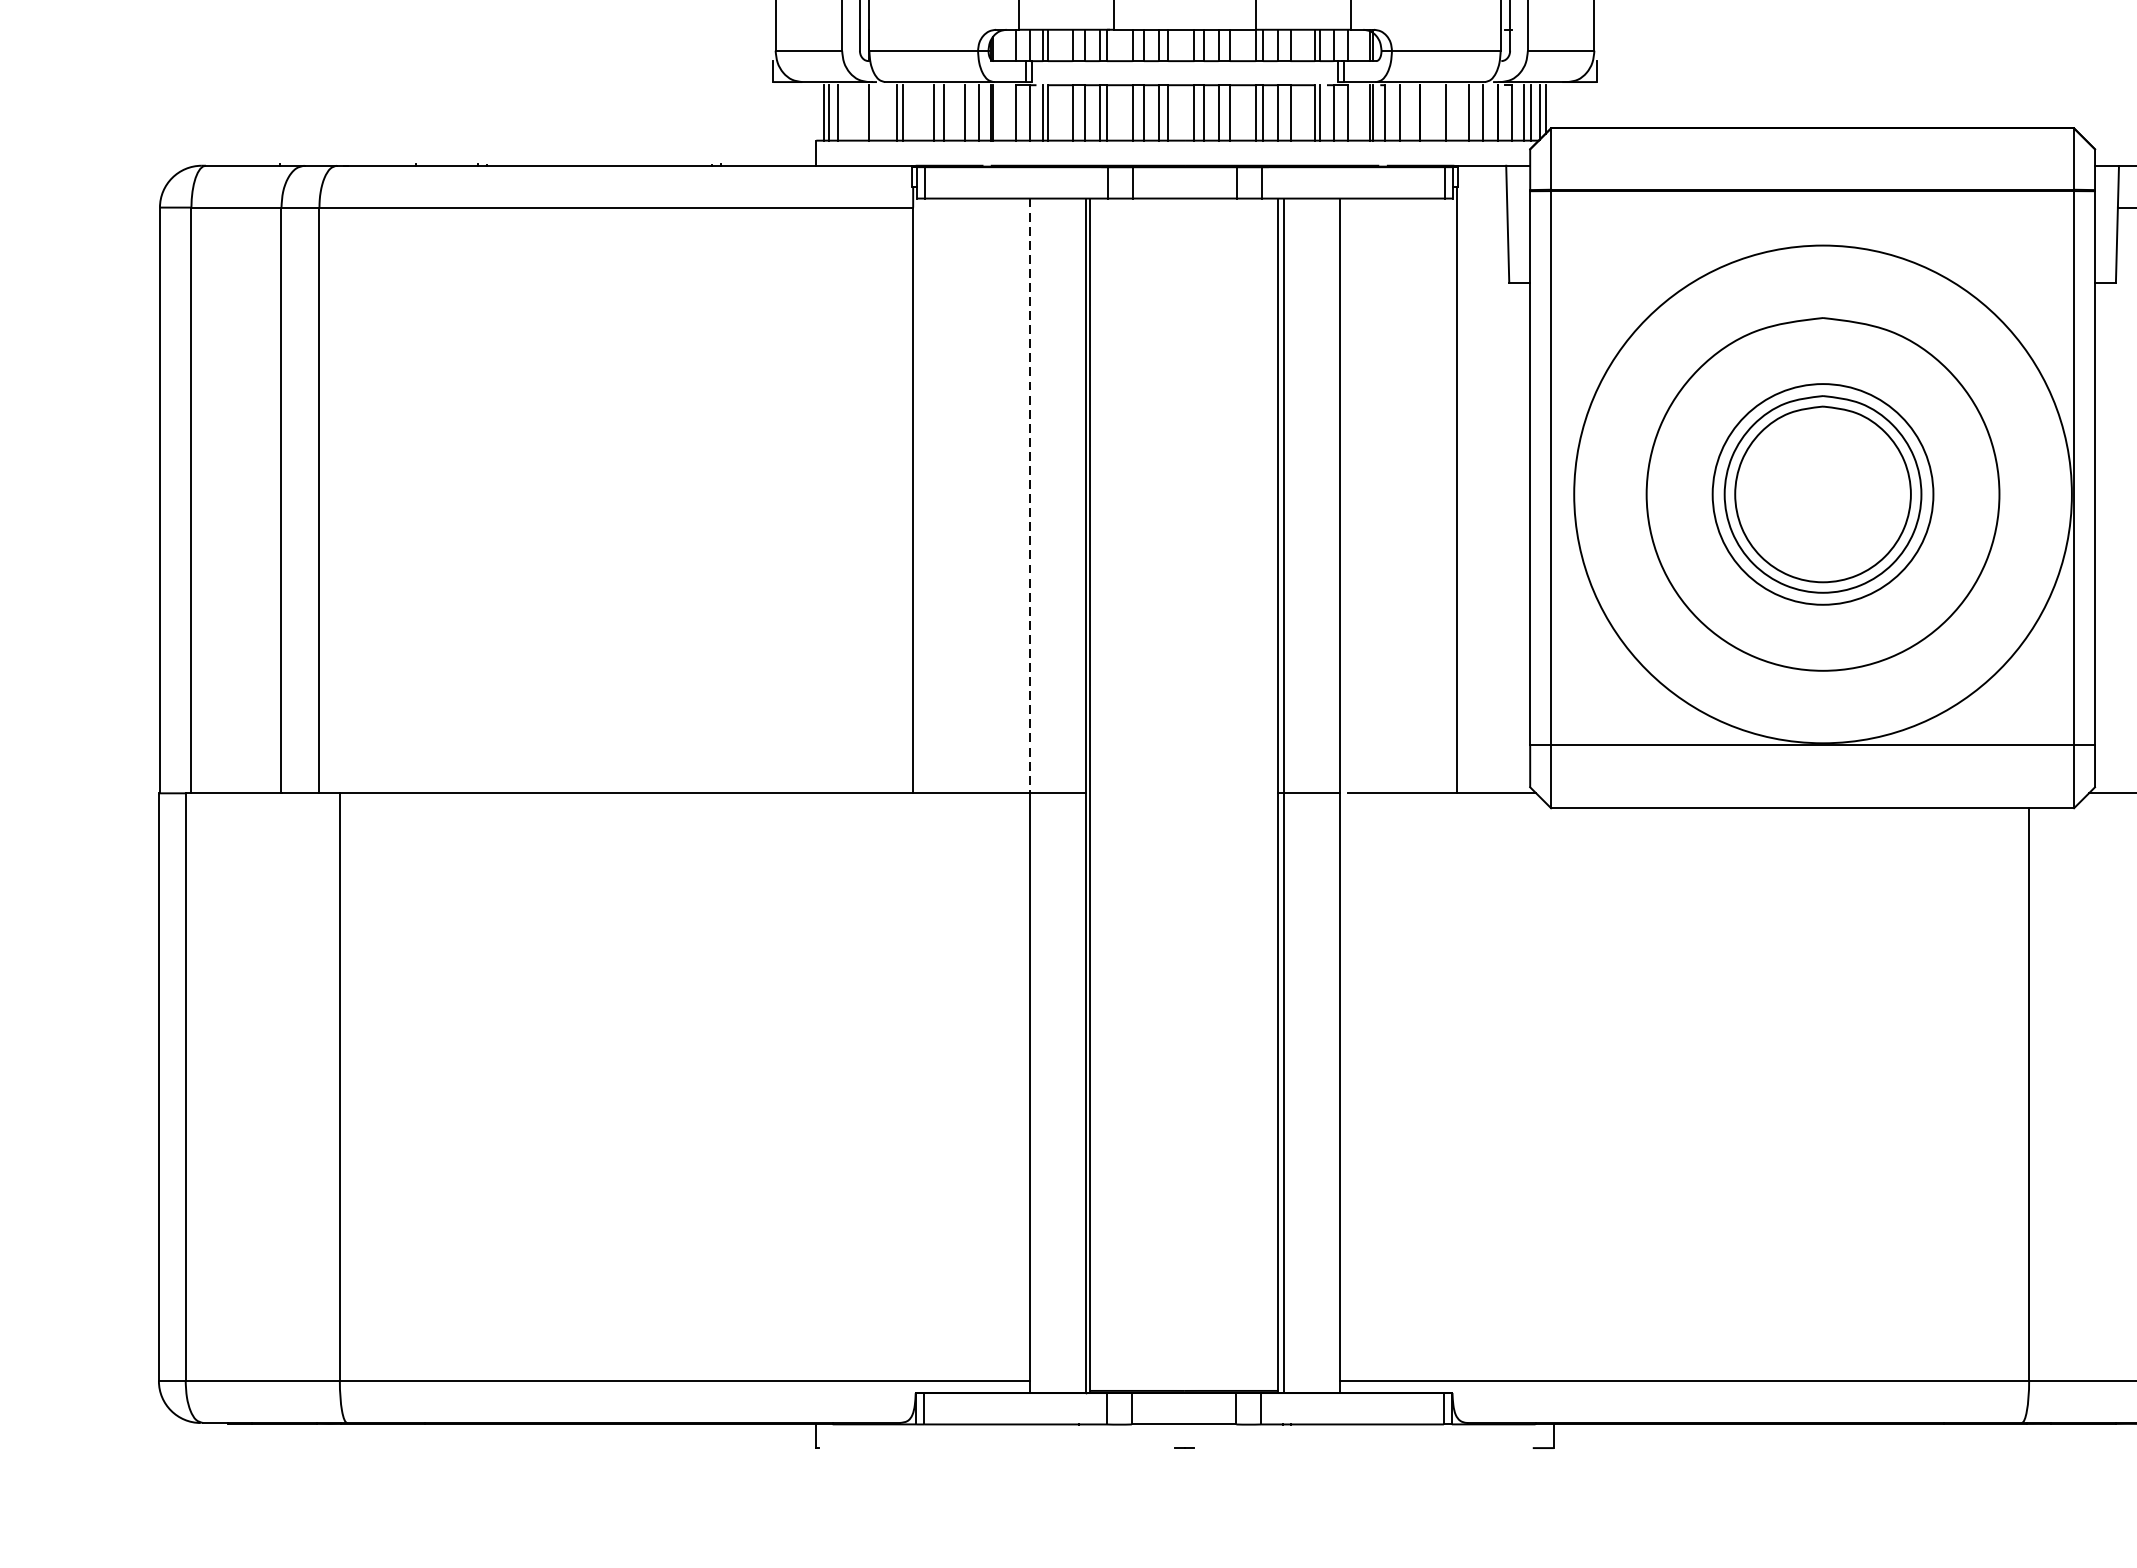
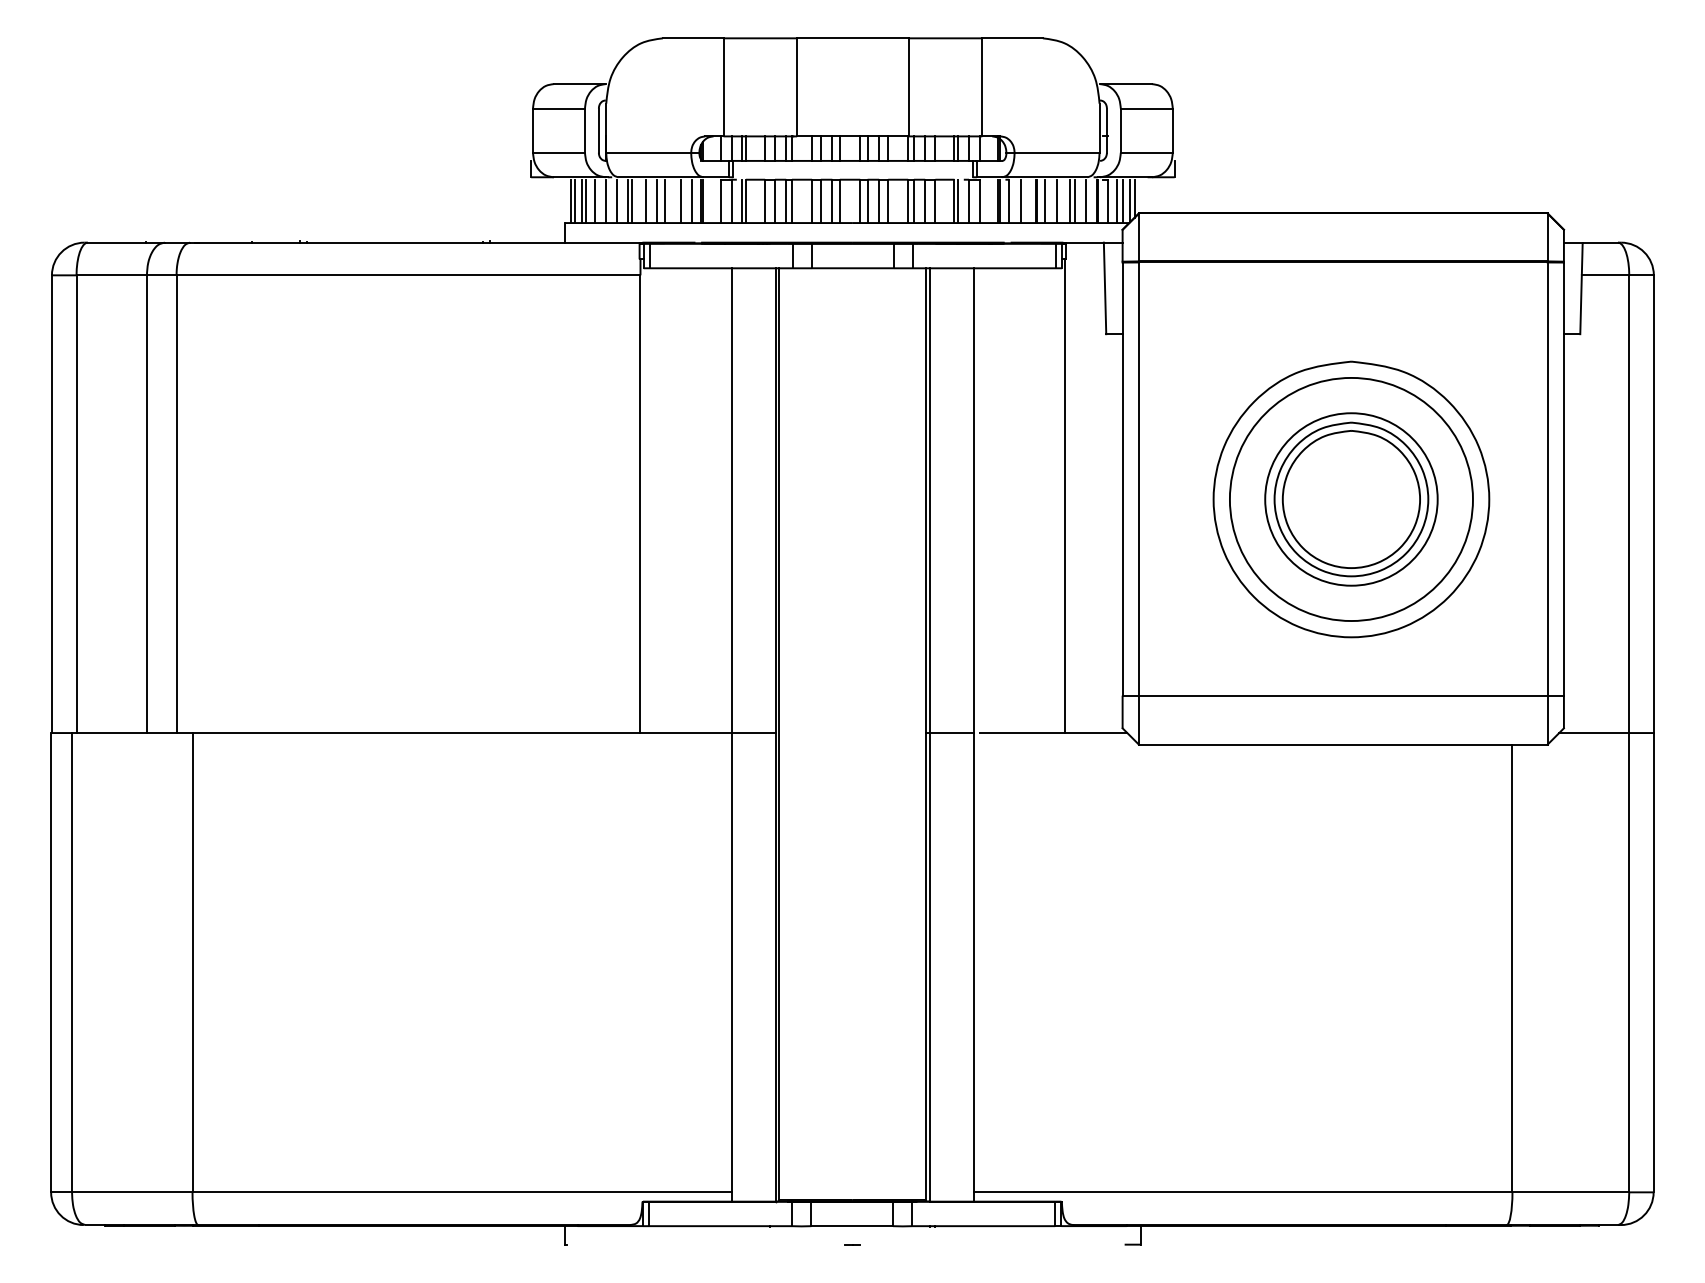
line: (844, 113) -> (586, 201), added
line: (855, 113) -> (595, 201), added
line: (882, 113) -> (616, 201), added
line: (919, 113) -> (645, 201), added
line: (1430, 113) -> (1044, 201), added
line: (1462, 113) -> (1069, 201), added
circle: (1821, 494) -> (1350, 499), size x0.62
line: (1029, 497) -> (731, 501), dashed -> solid

